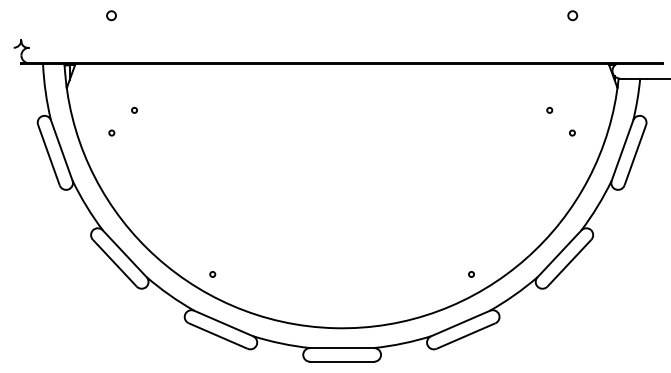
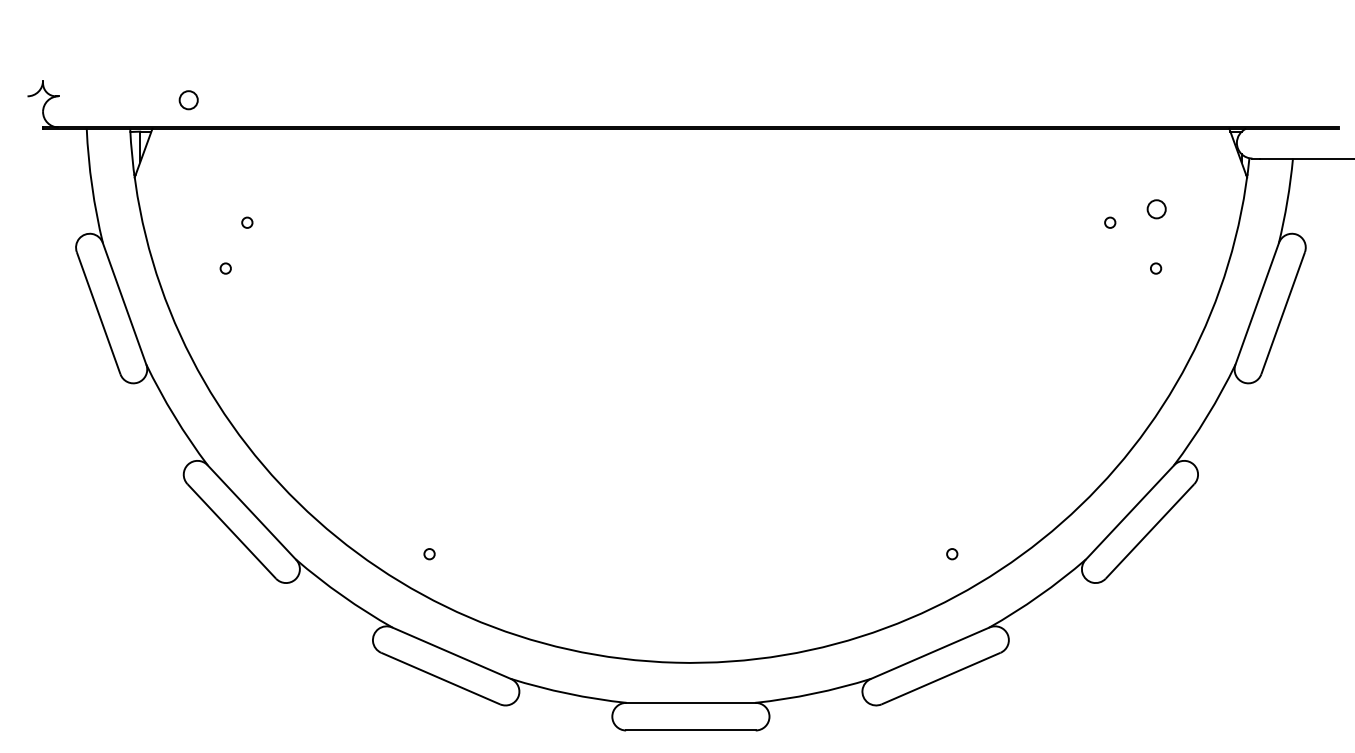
circle: (111, 15) -> (188, 99), moved
circle: (572, 15) -> (1156, 208), moved
circle: (134, 109) -> (247, 220), moved

